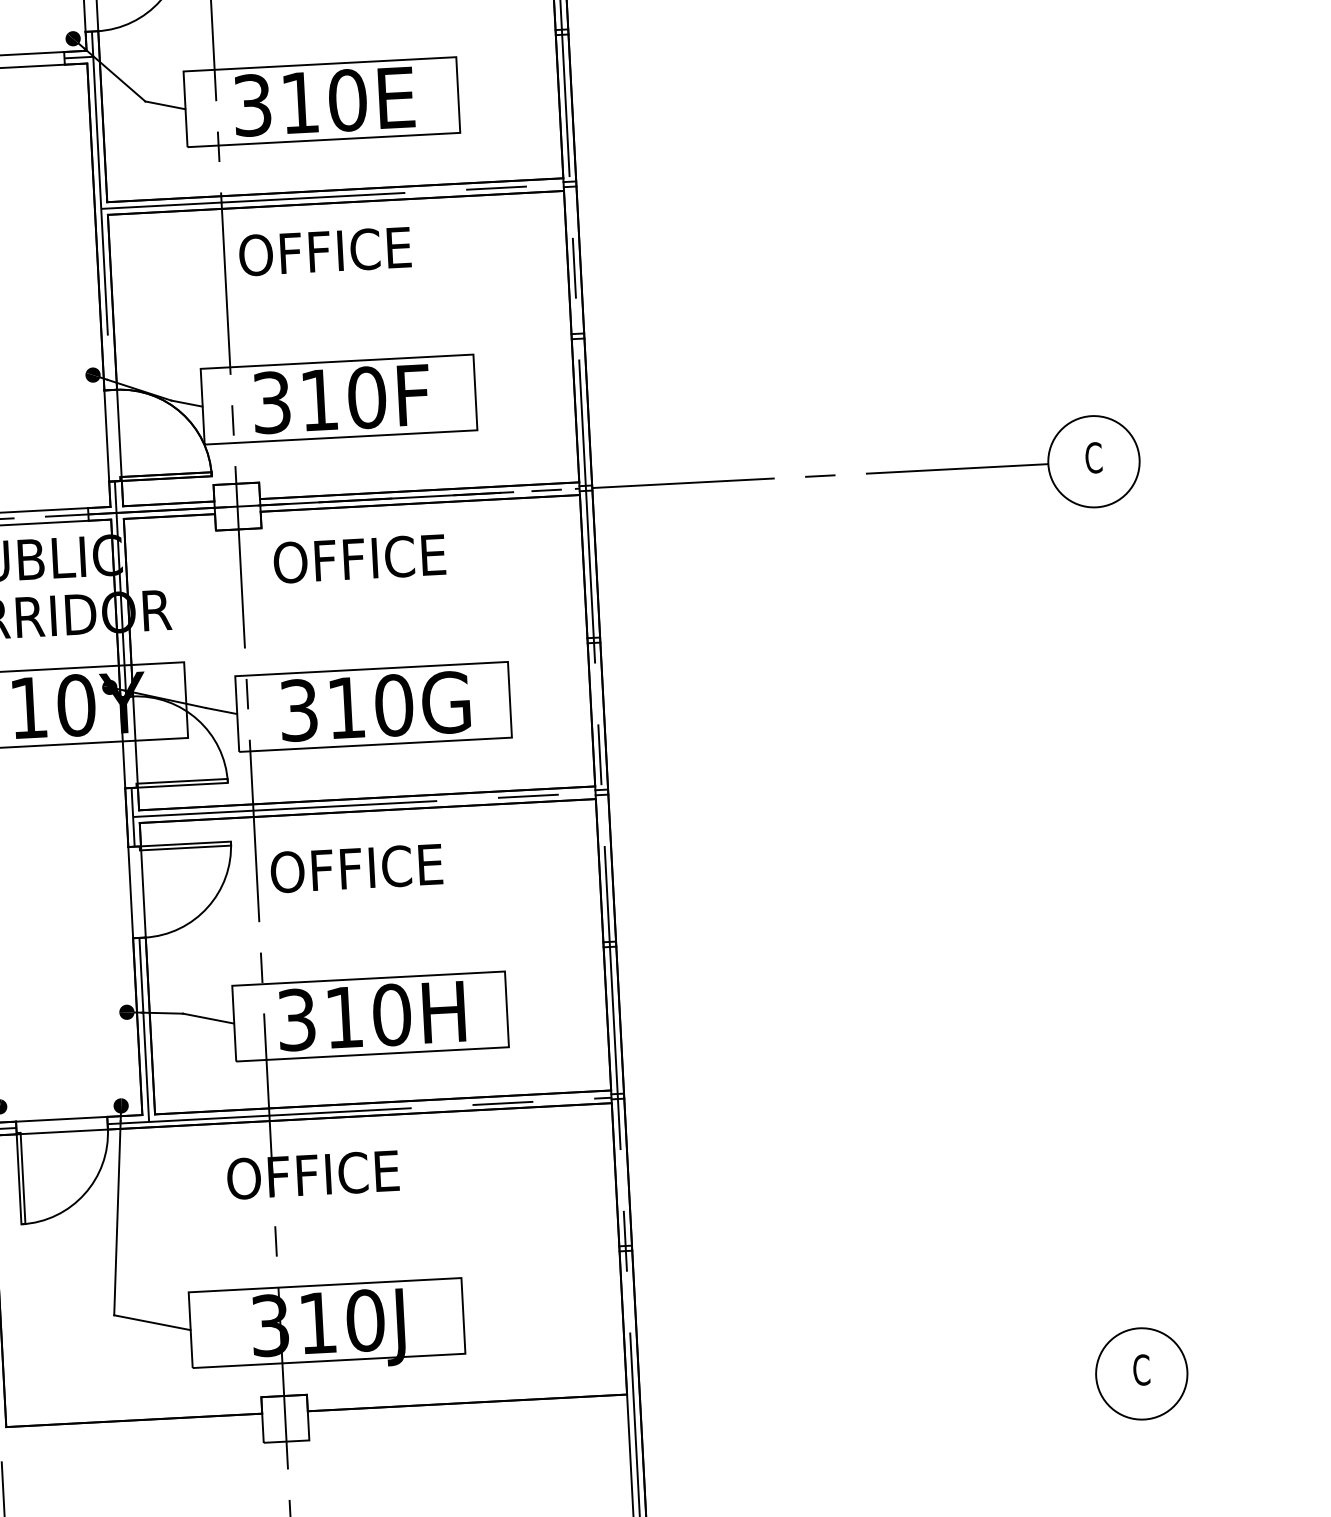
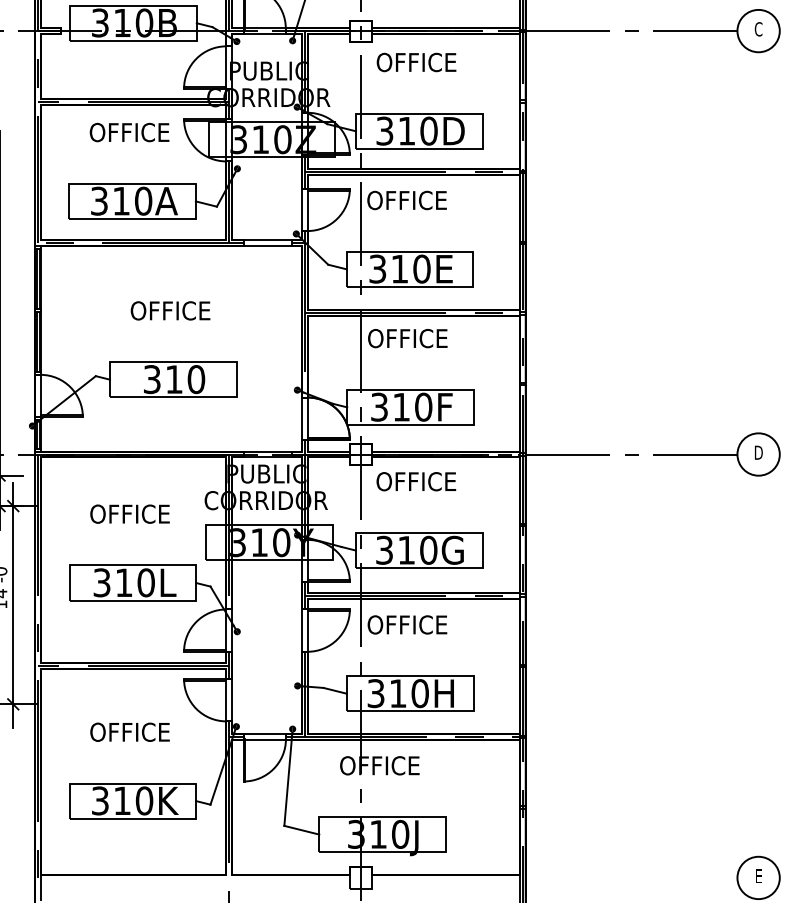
text: (1093, 457) -> (758, 452), C -> D
text: (1141, 1370) -> (758, 876), C -> E

